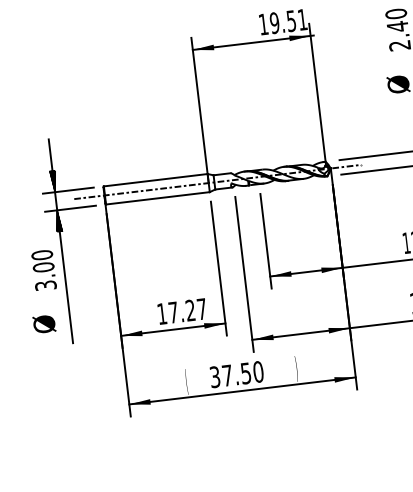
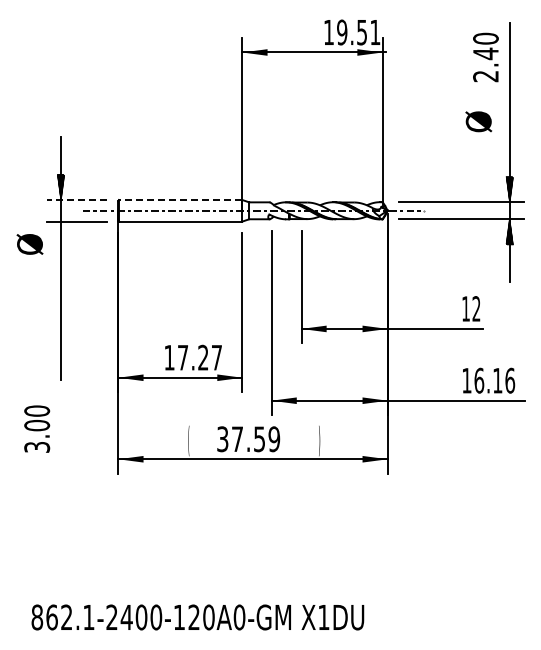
line: (155, 180) -> (180, 200), solid -> dashed
line: (68, 191) -> (76, 200), solid -> dashed
hatch: (58, 220) -> (60, 233), removed
text: (44, 269) -> (37, 428), moved
text: (43, 324) -> (29, 244), moved
text: (258, 372) -> (274, 439), 37.50 -> 37.59

